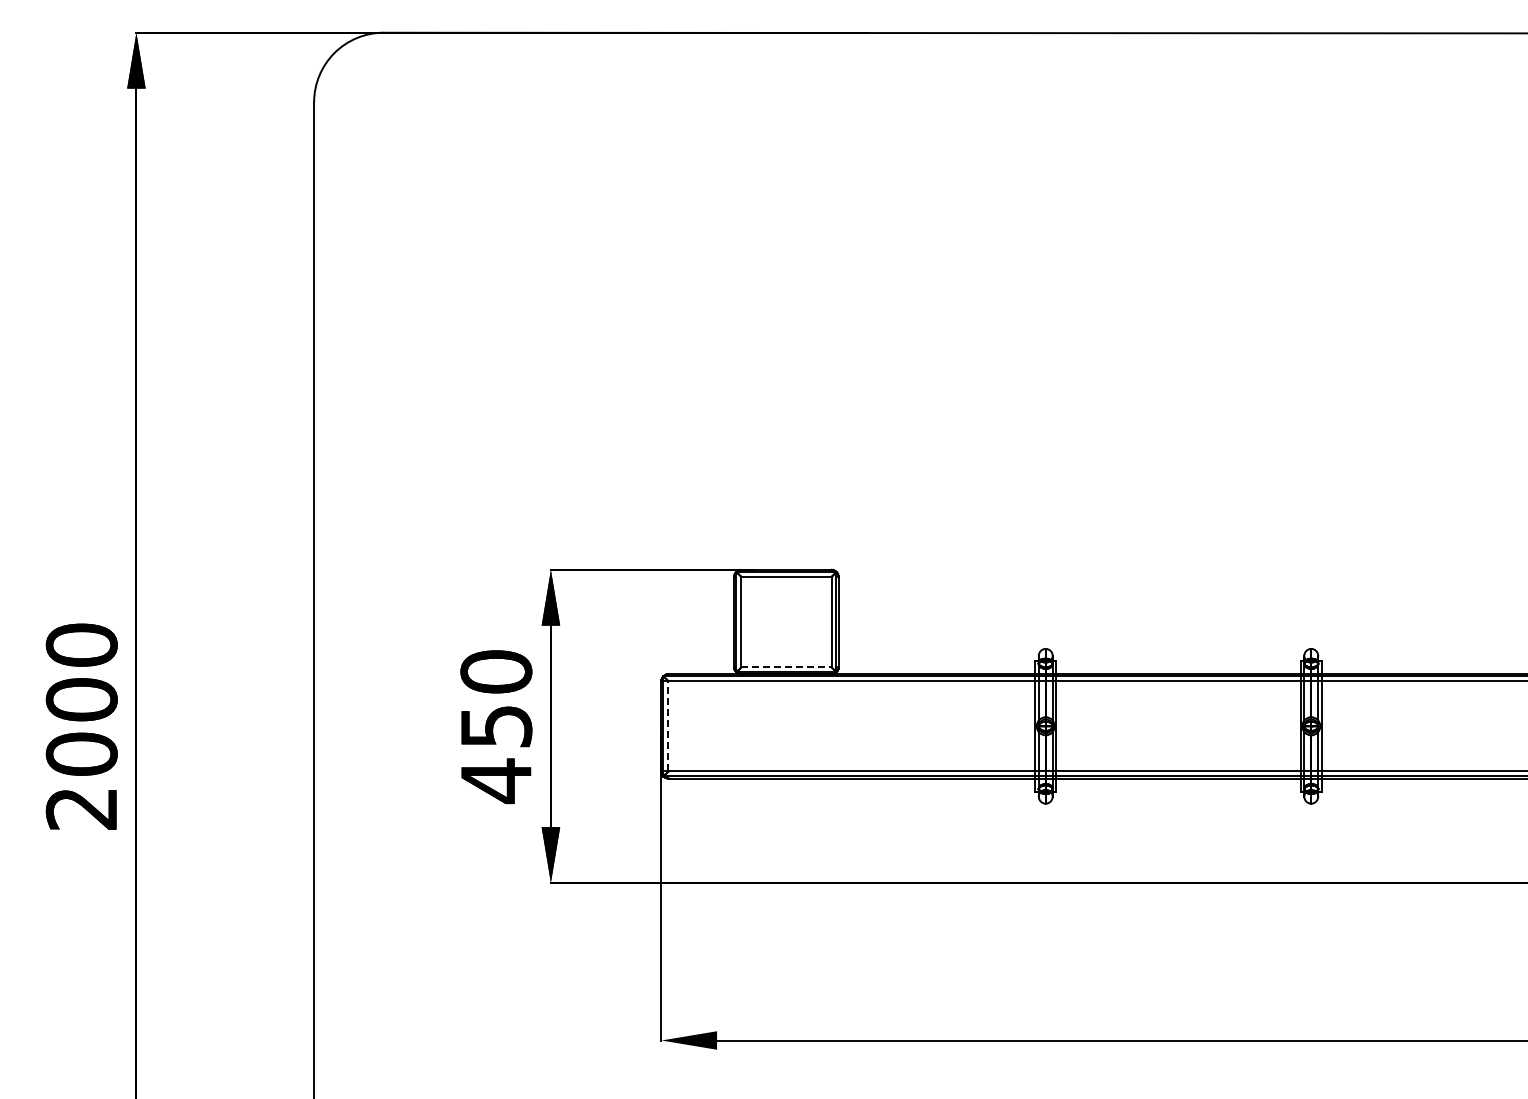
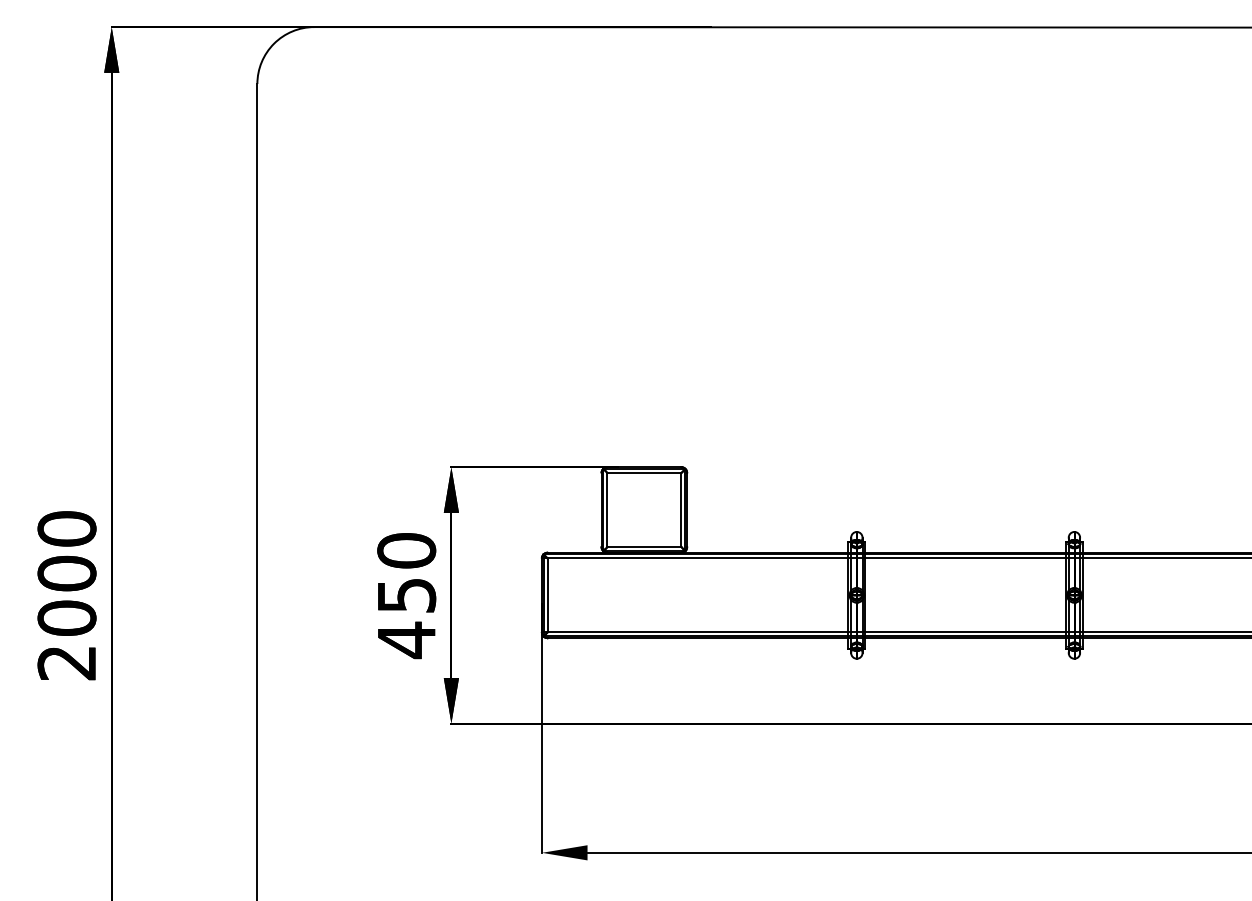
line: (787, 667) -> (645, 547), dashed -> solid
line: (668, 725) -> (547, 594), dashed -> solid

